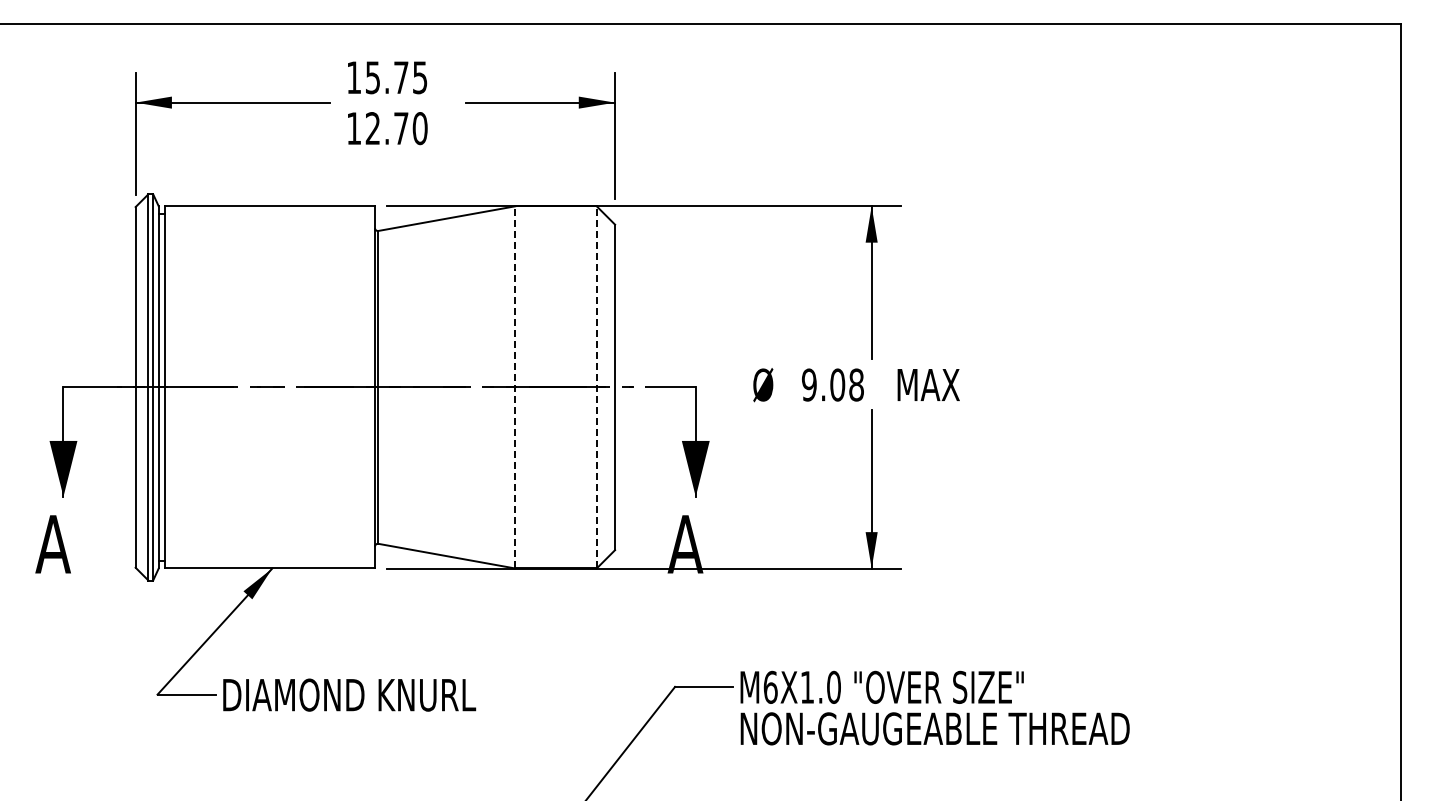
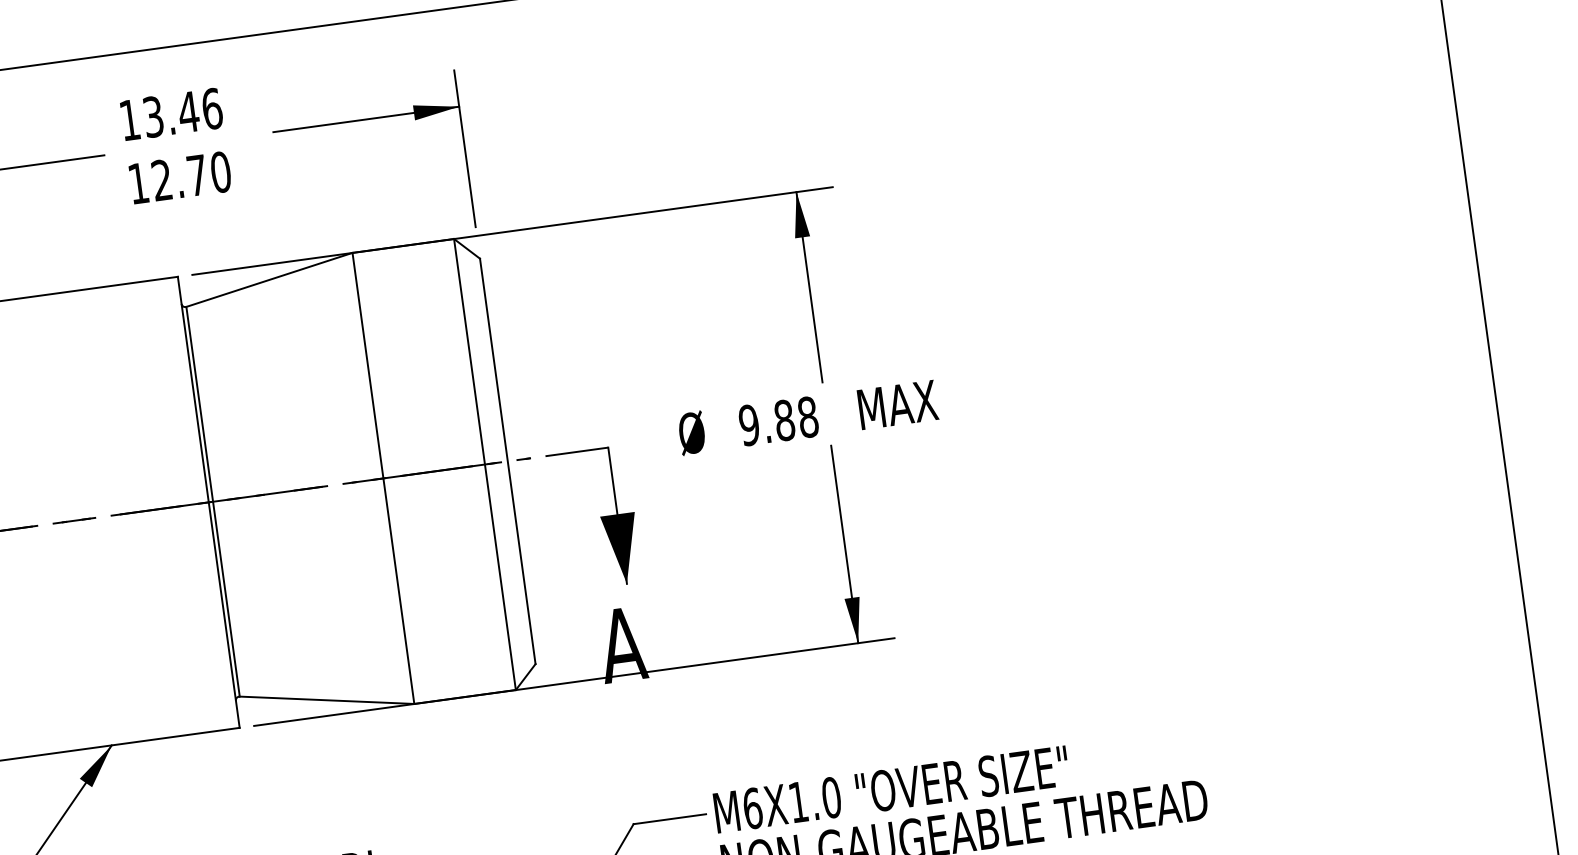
text: (396, 77) -> (182, 112), 15.75 -> 13.46
text: (837, 384) -> (784, 419), 9.08 -> 9.88
line: (515, 386) -> (383, 477), dashed -> solid
line: (596, 386) -> (484, 463), dashed -> solid

